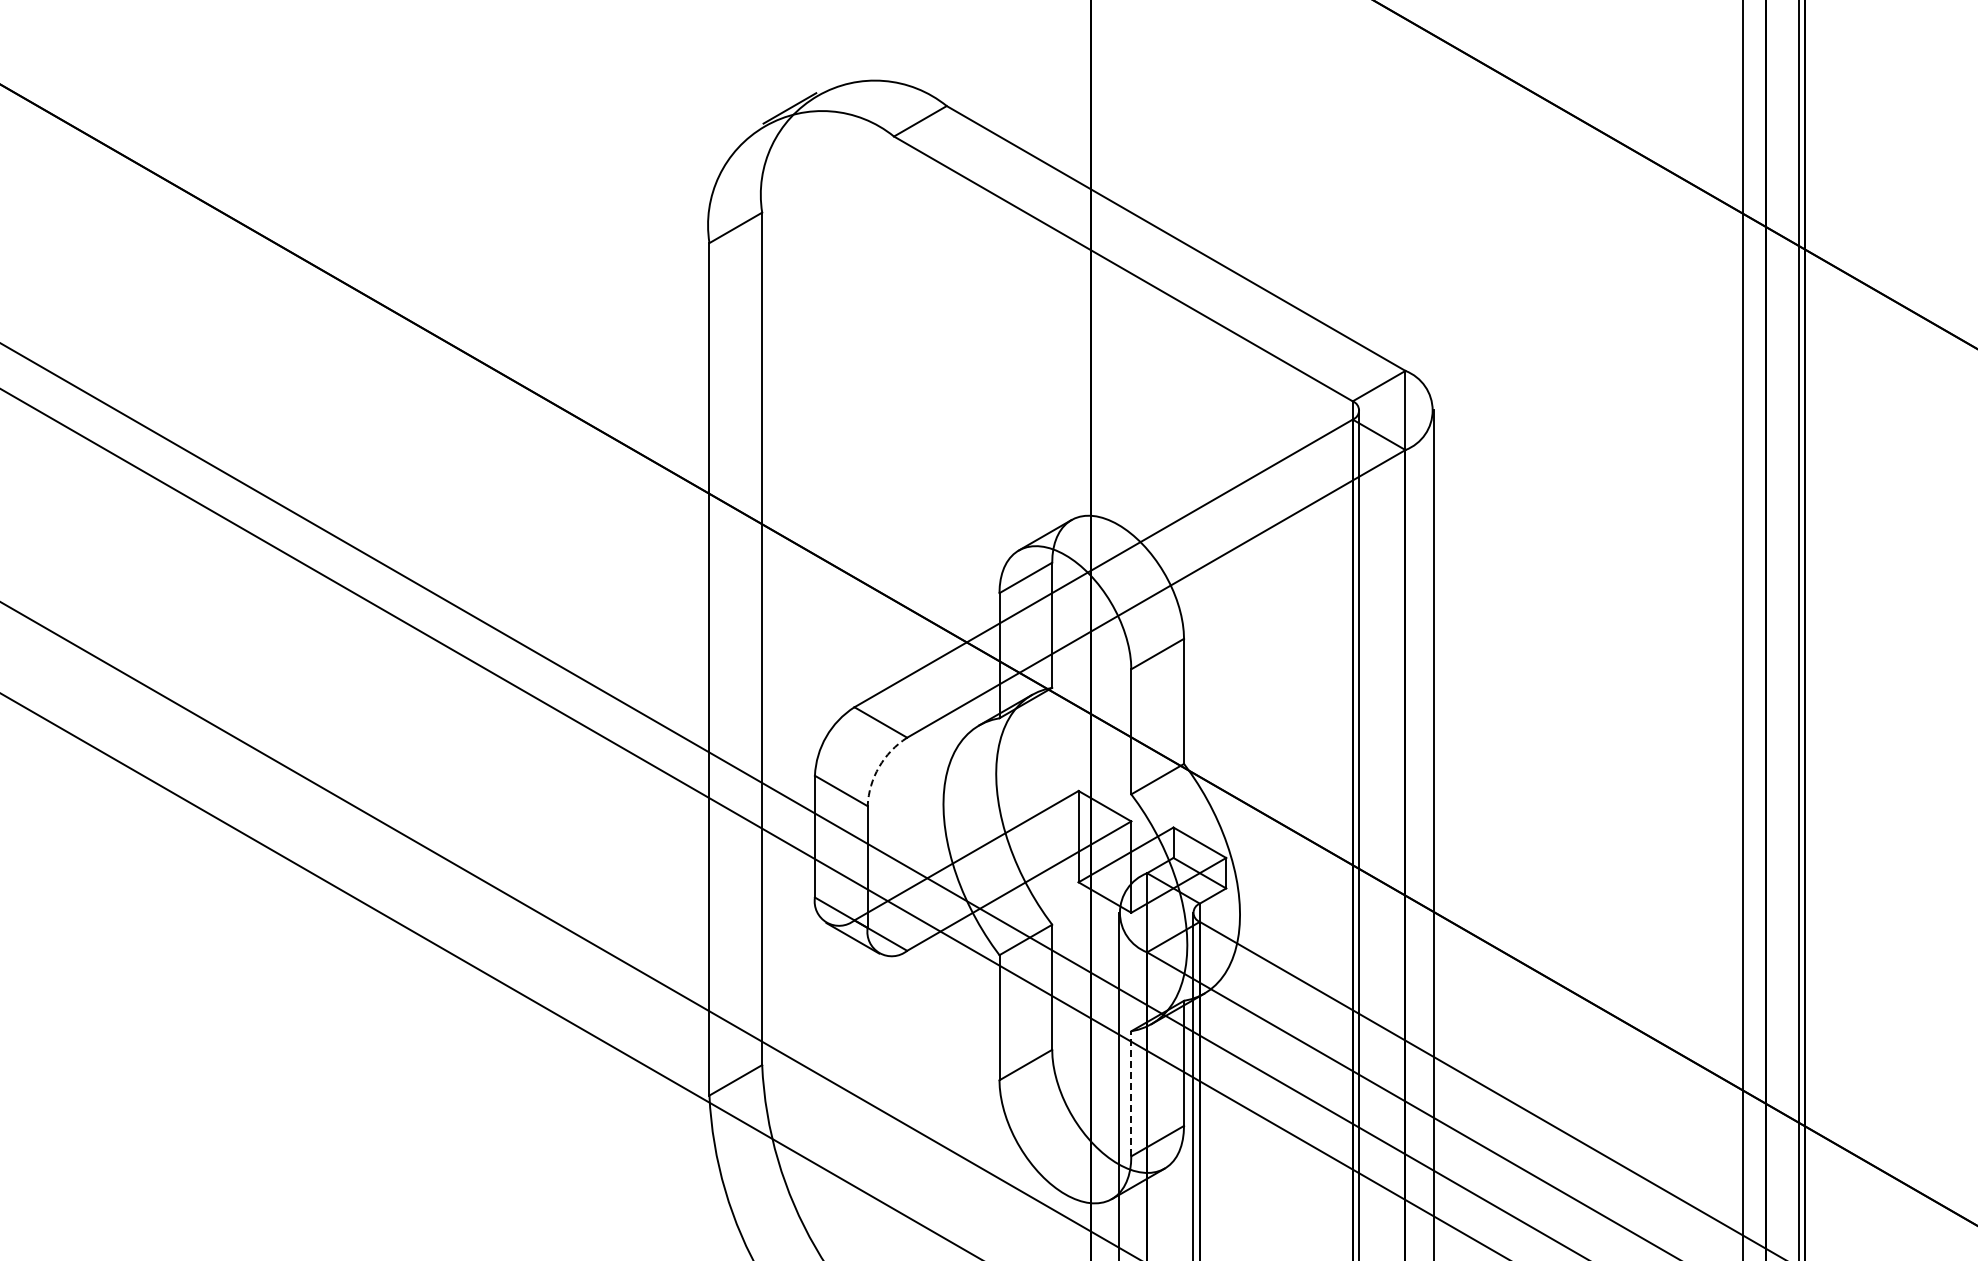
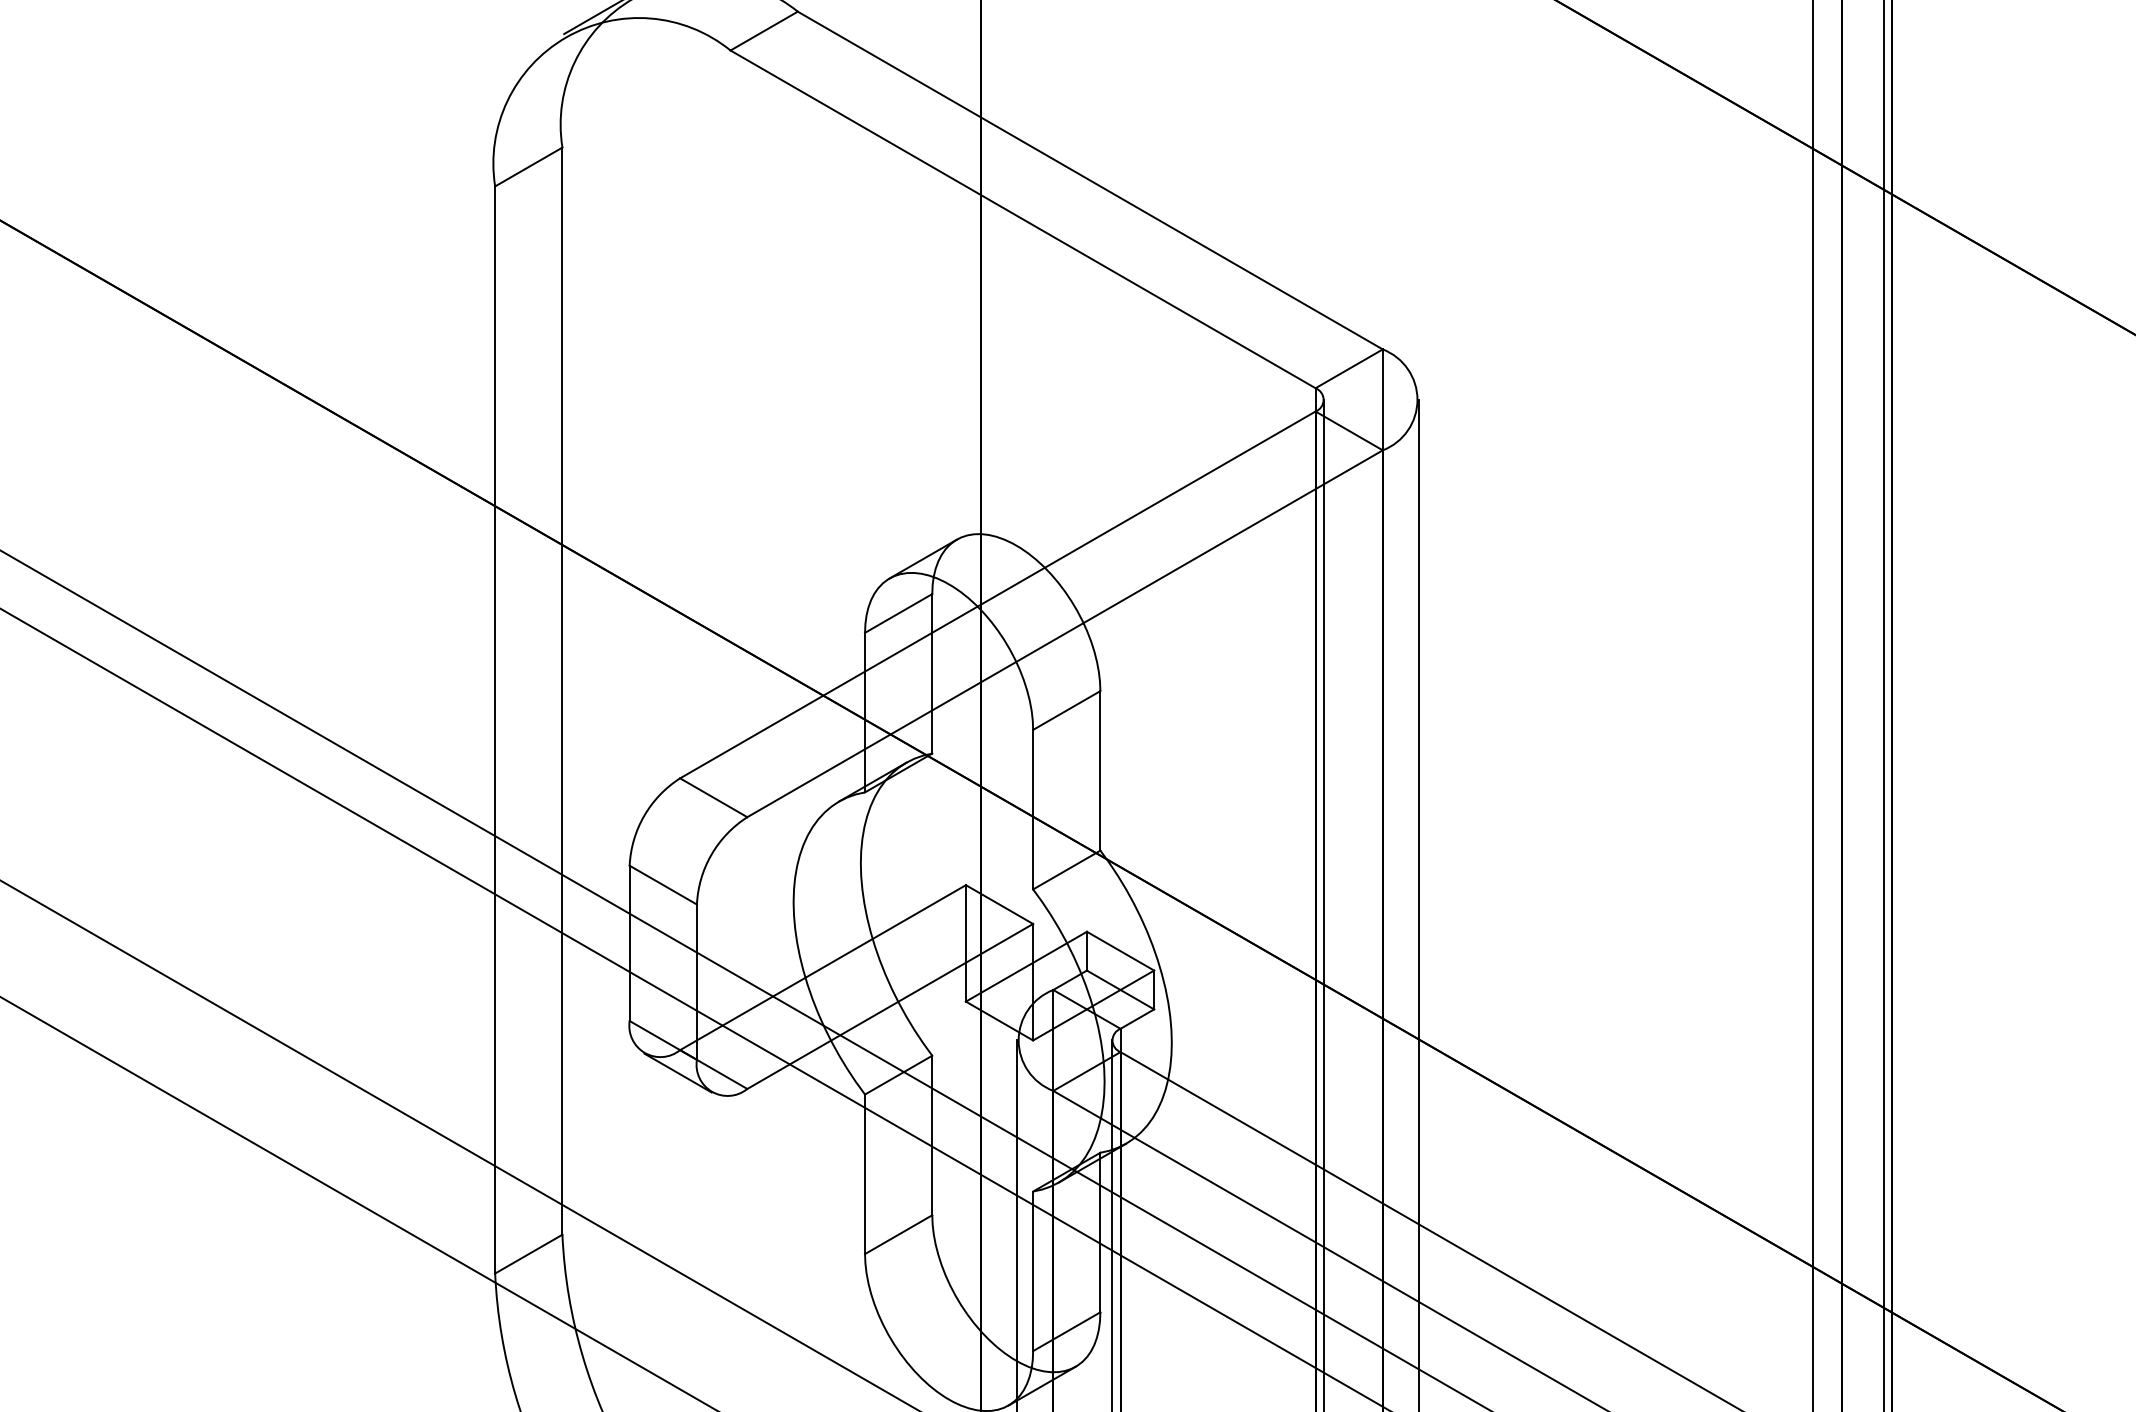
arc: (879, 767) -> (712, 855), dashed -> solid
line: (1131, 1093) -> (1033, 1270), dashed -> solid

